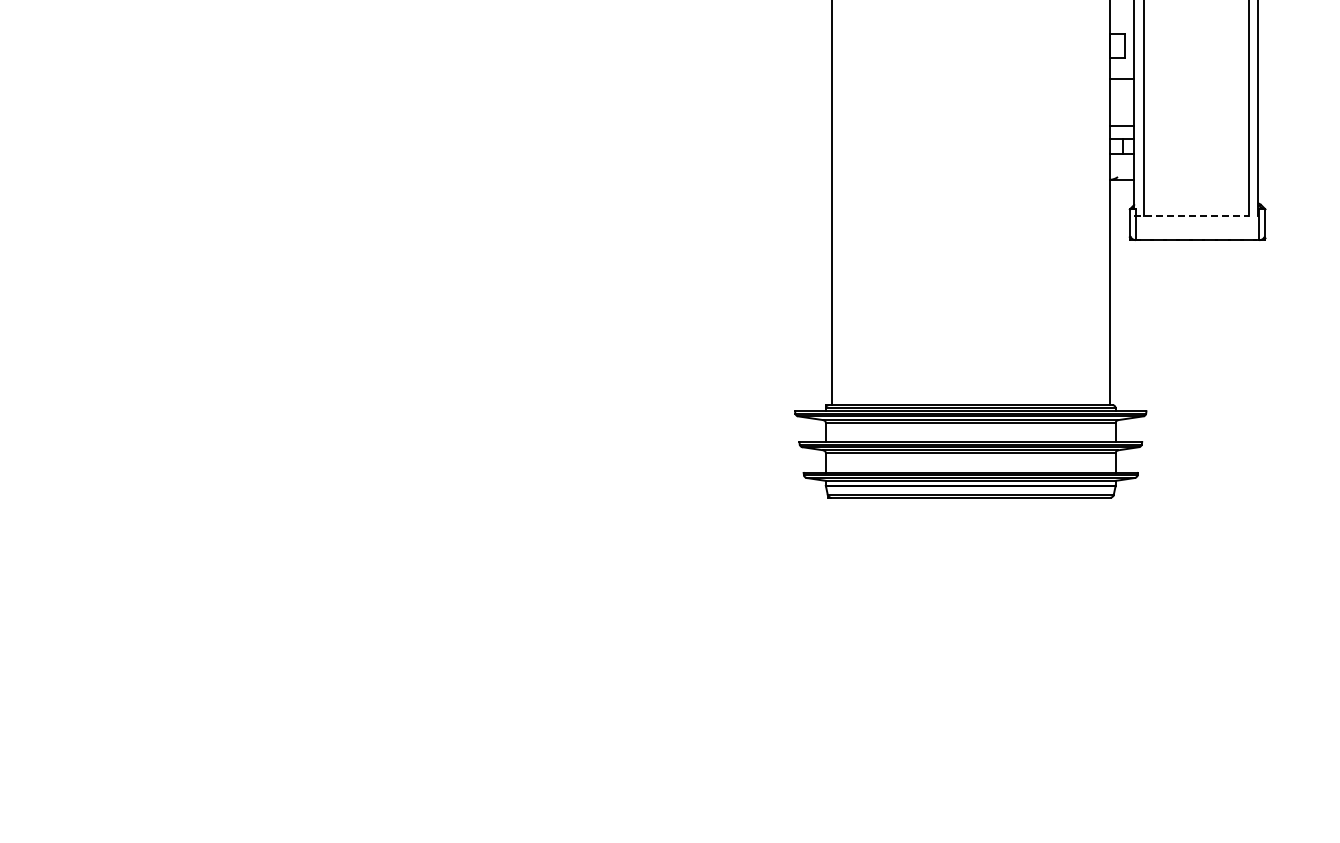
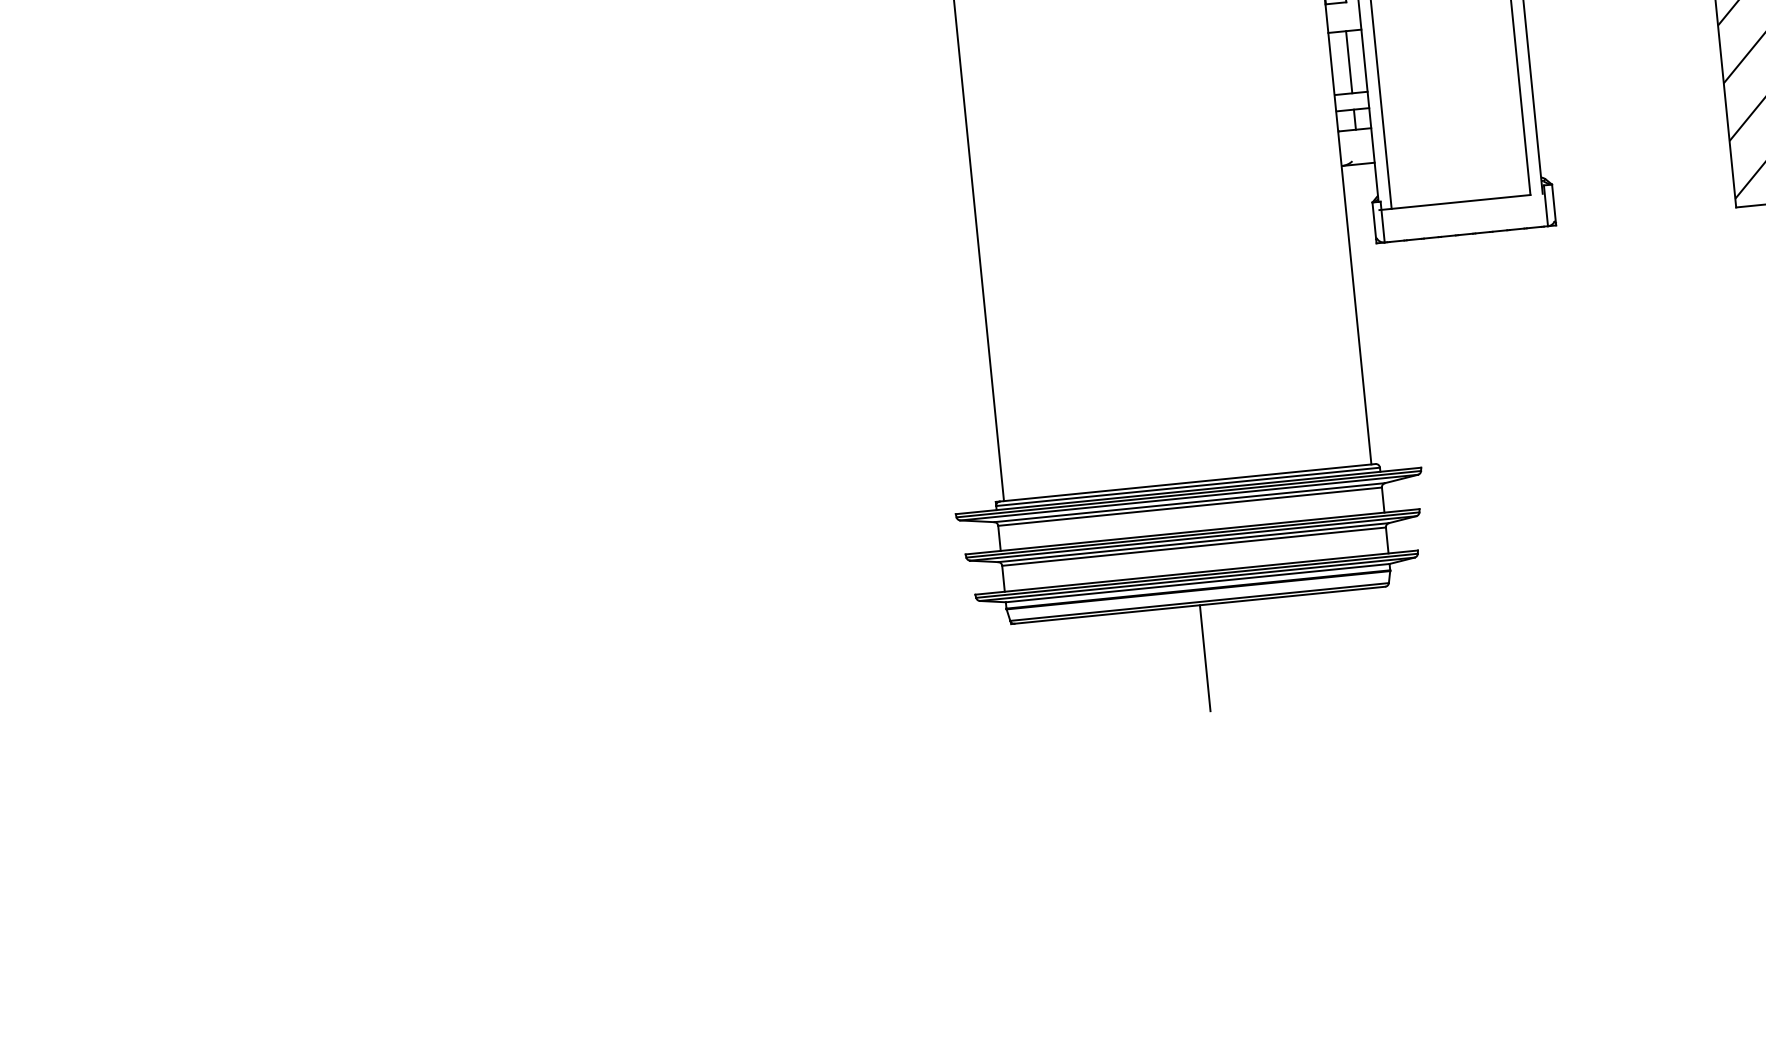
line: (1122, 102) -> (1348, 61), added
line: (1191, 215) -> (1454, 202), dashed -> solid
line: (970, 537) -> (1204, 658), added

